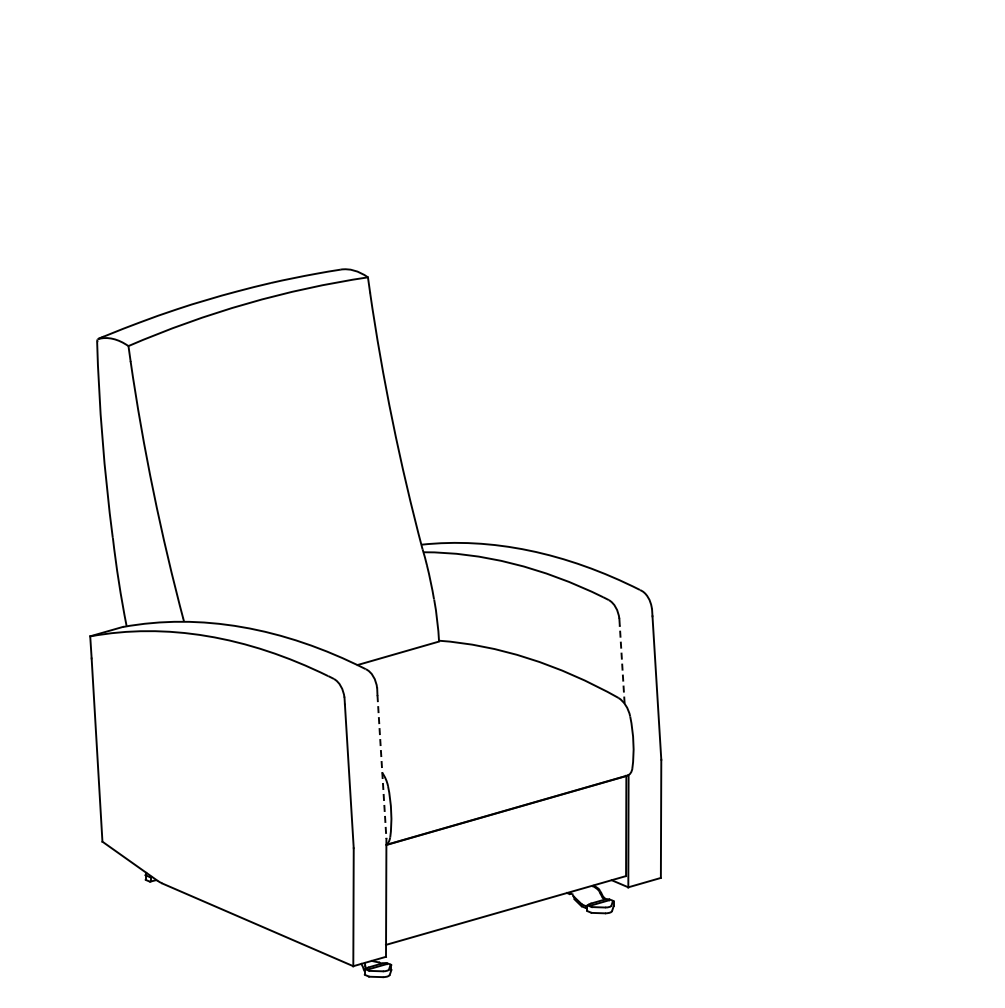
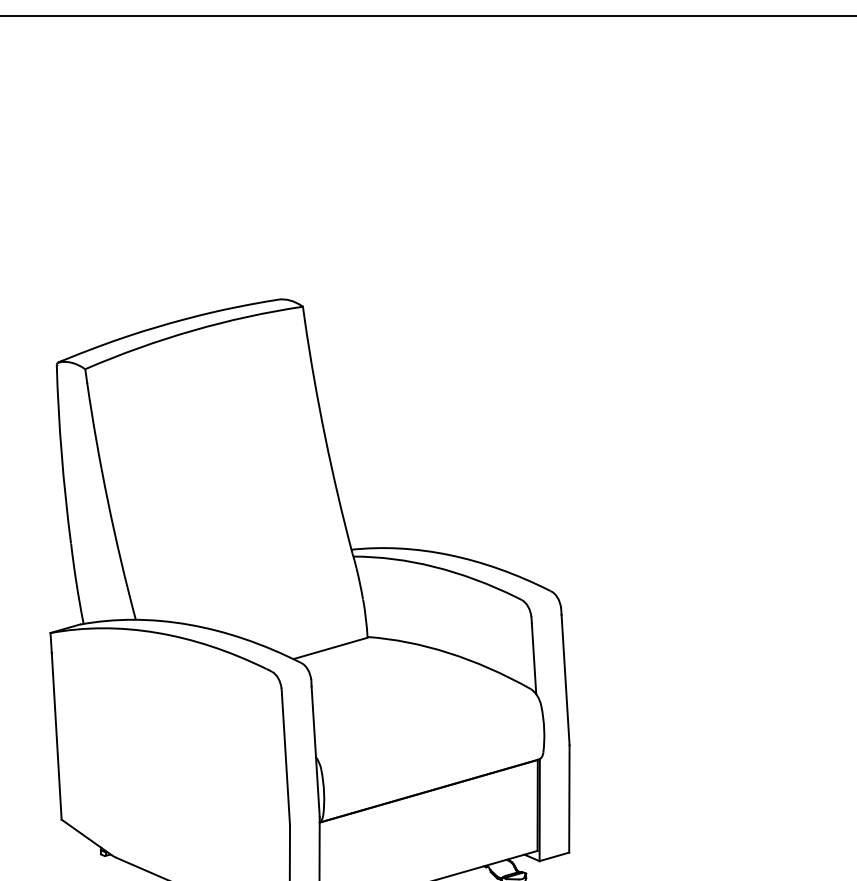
line: (622, 664) -> (534, 658), dashed -> solid
line: (381, 767) -> (315, 752), dashed -> solid

